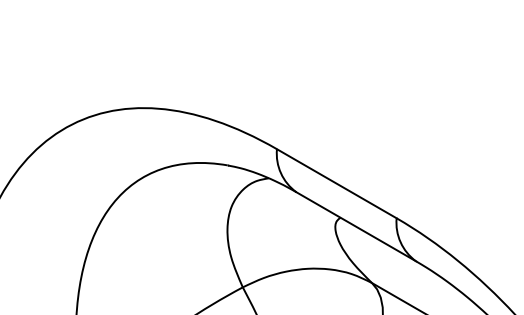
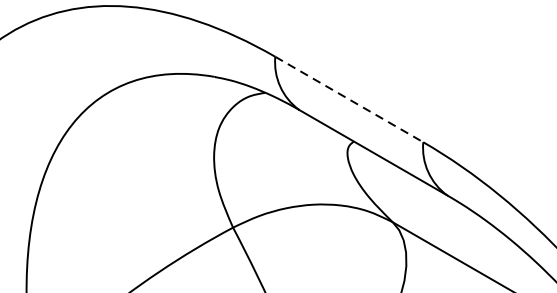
line: (337, 184) -> (350, 100), solid -> dashed

